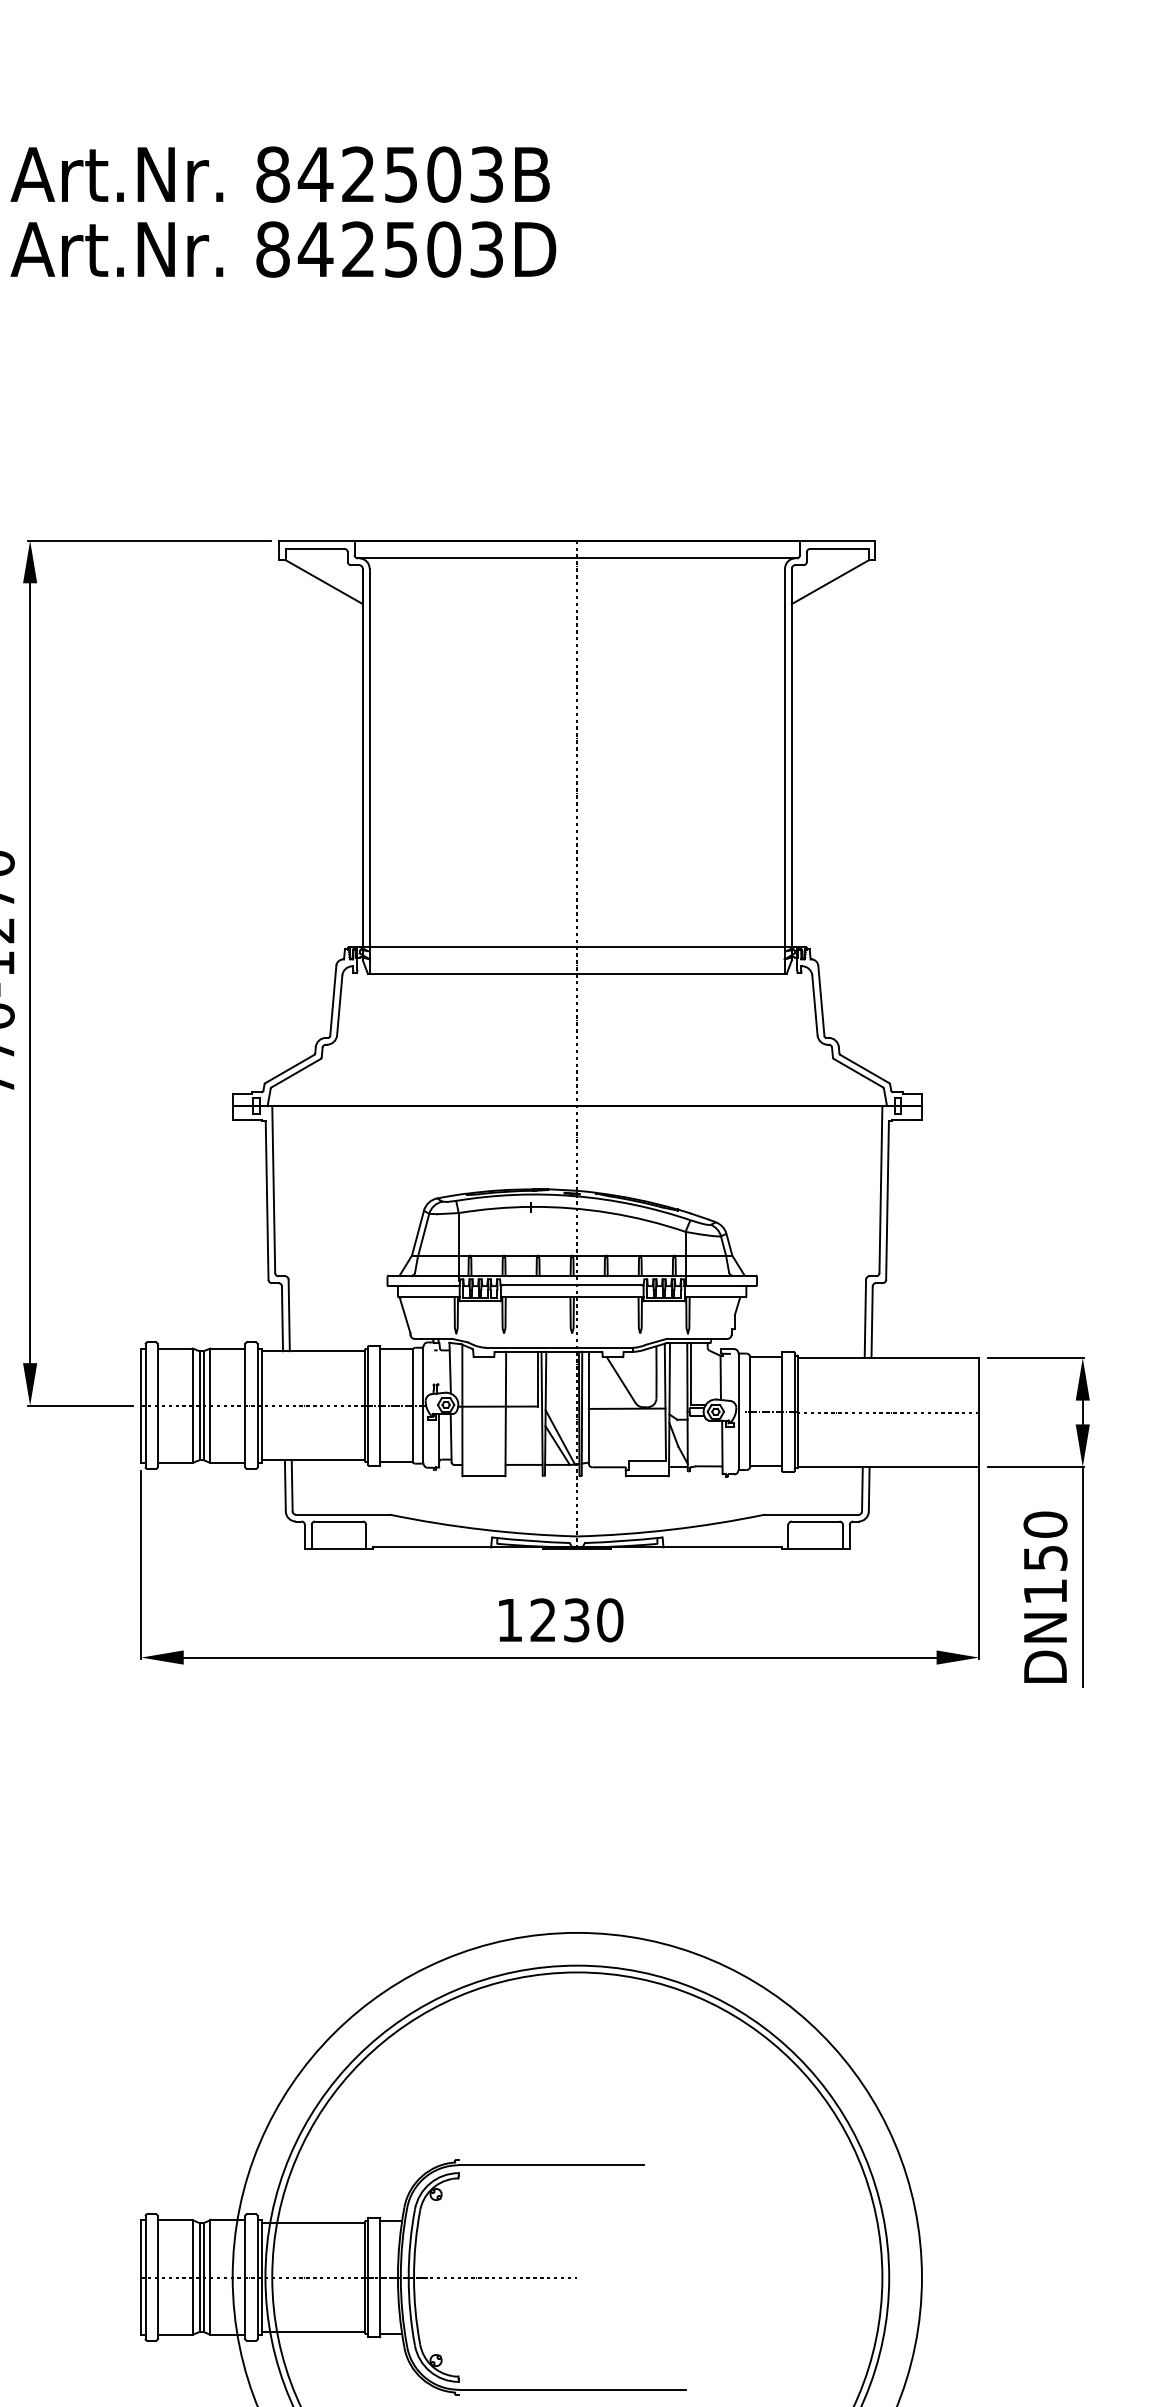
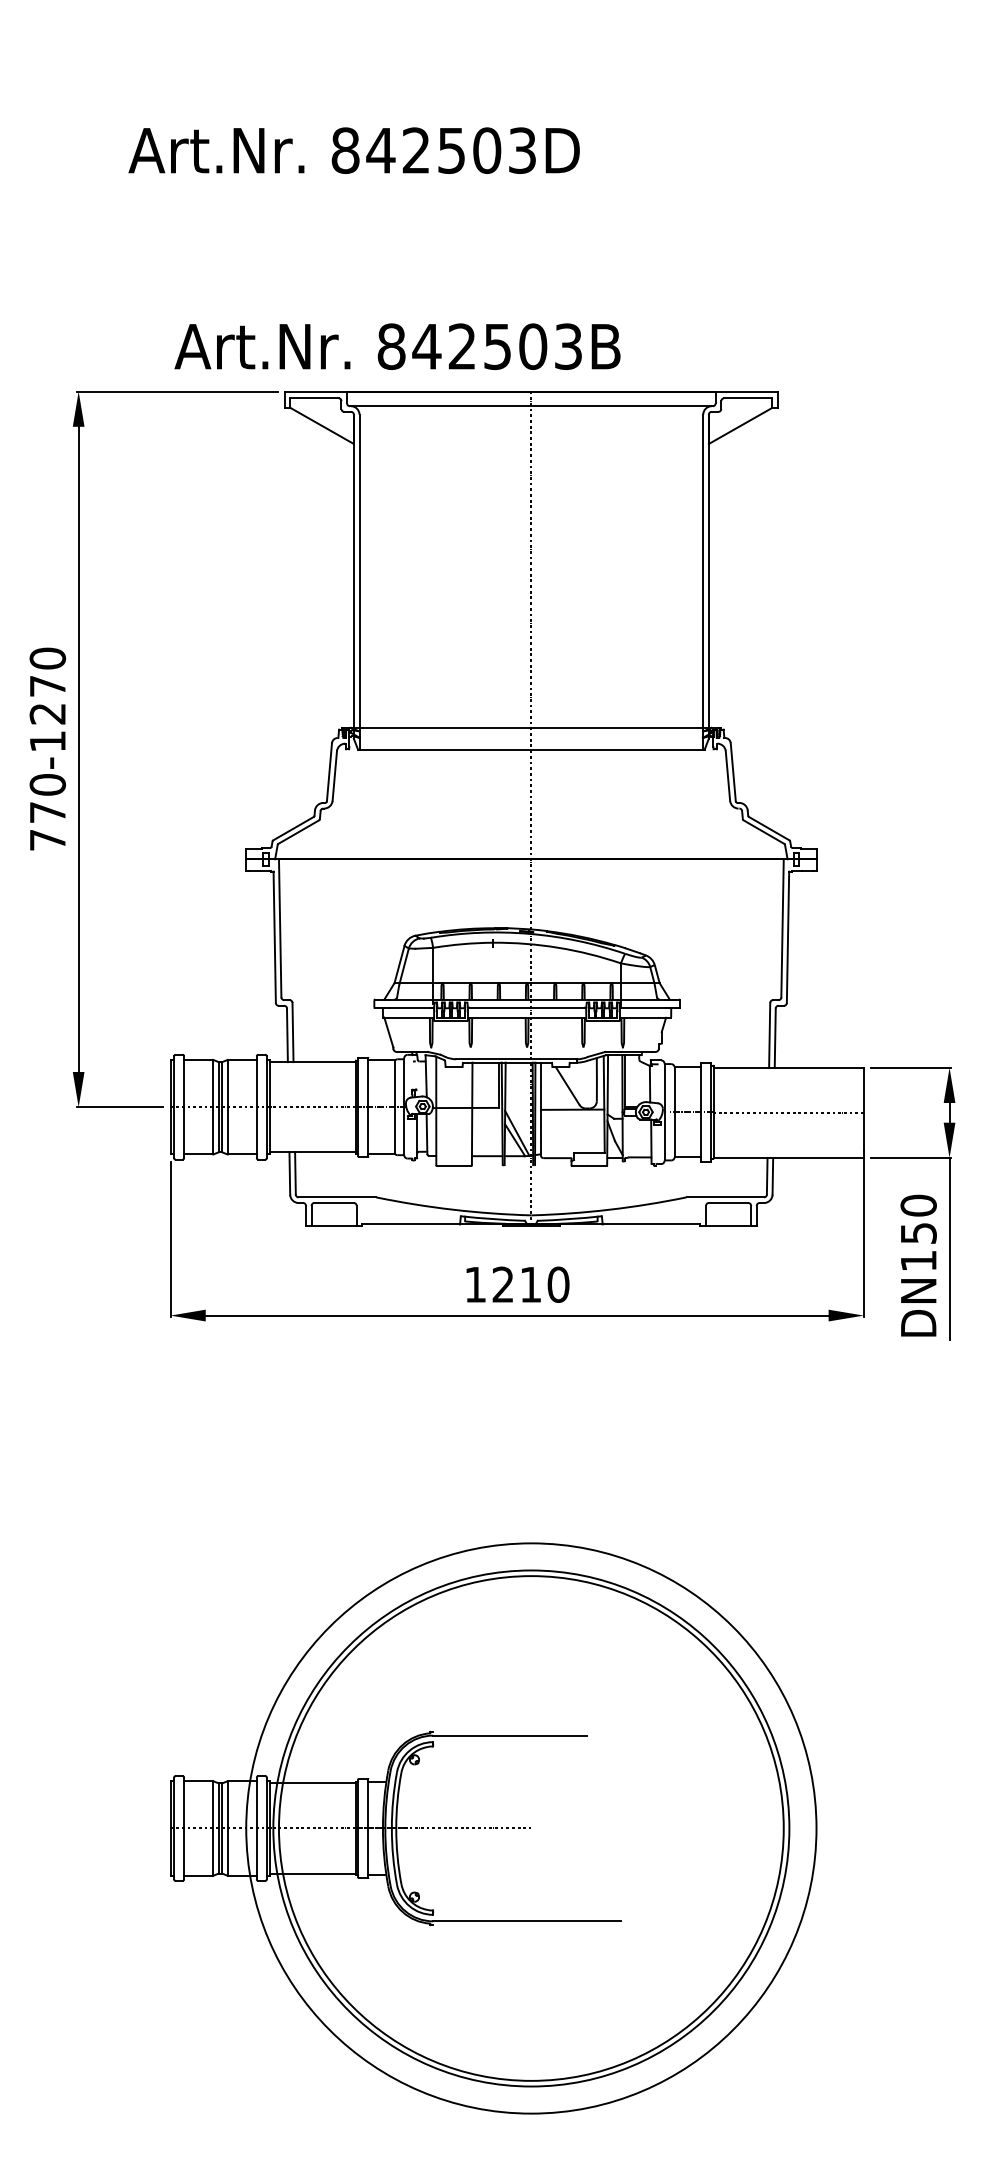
text: (280, 174) -> (397, 346), moved
text: (282, 249) -> (353, 150), moved
text: (576, 1619) -> (530, 1284), 1230 -> 1210

